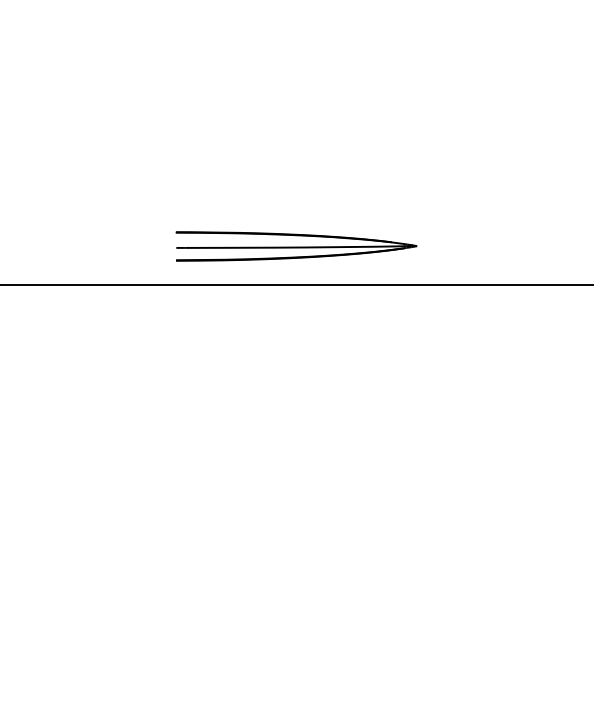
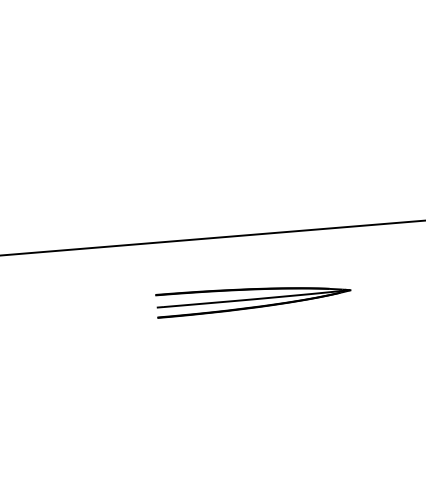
part: (296, 246) -> (253, 298), moved

